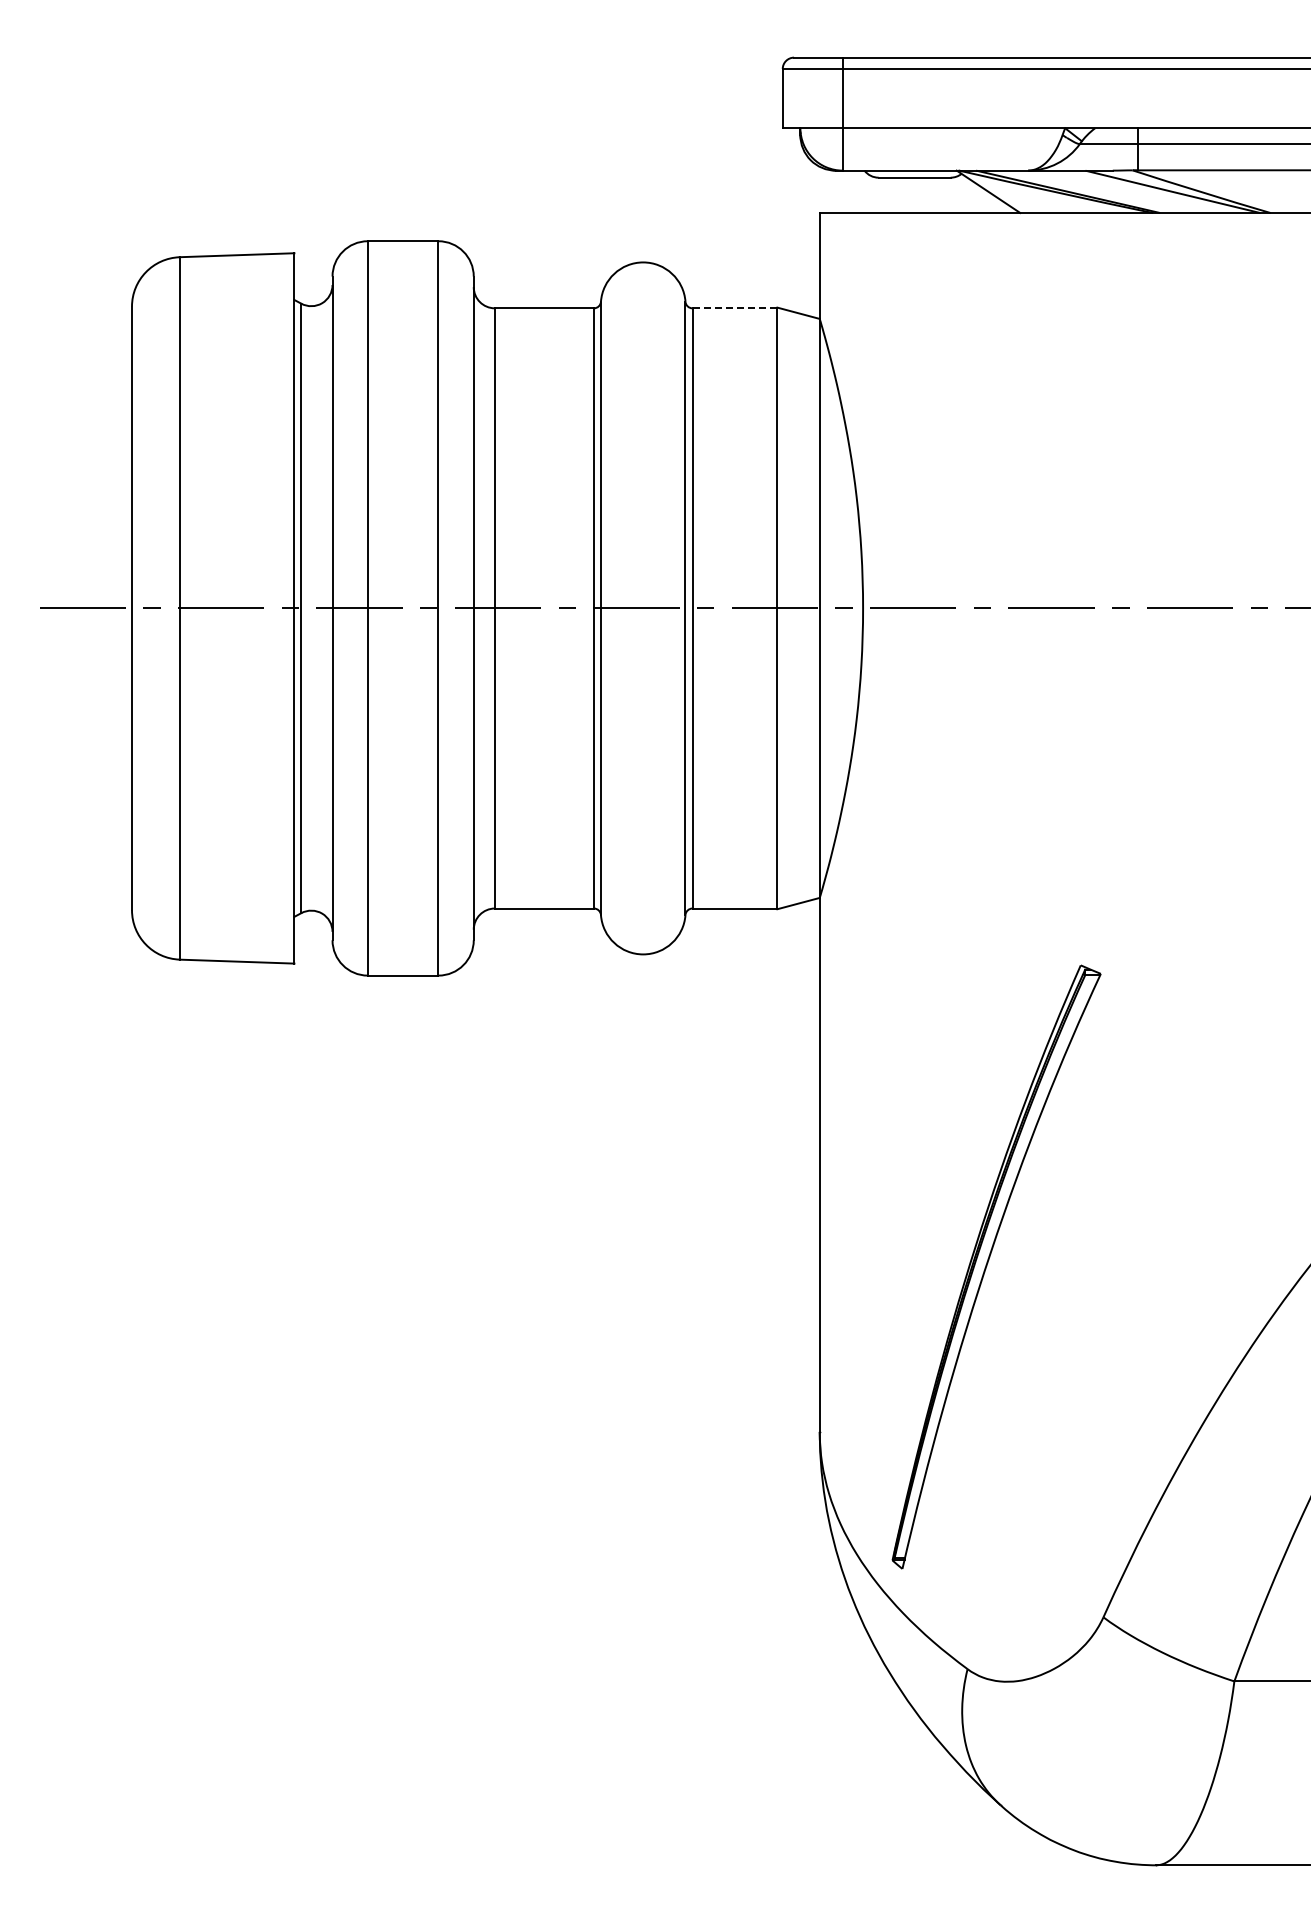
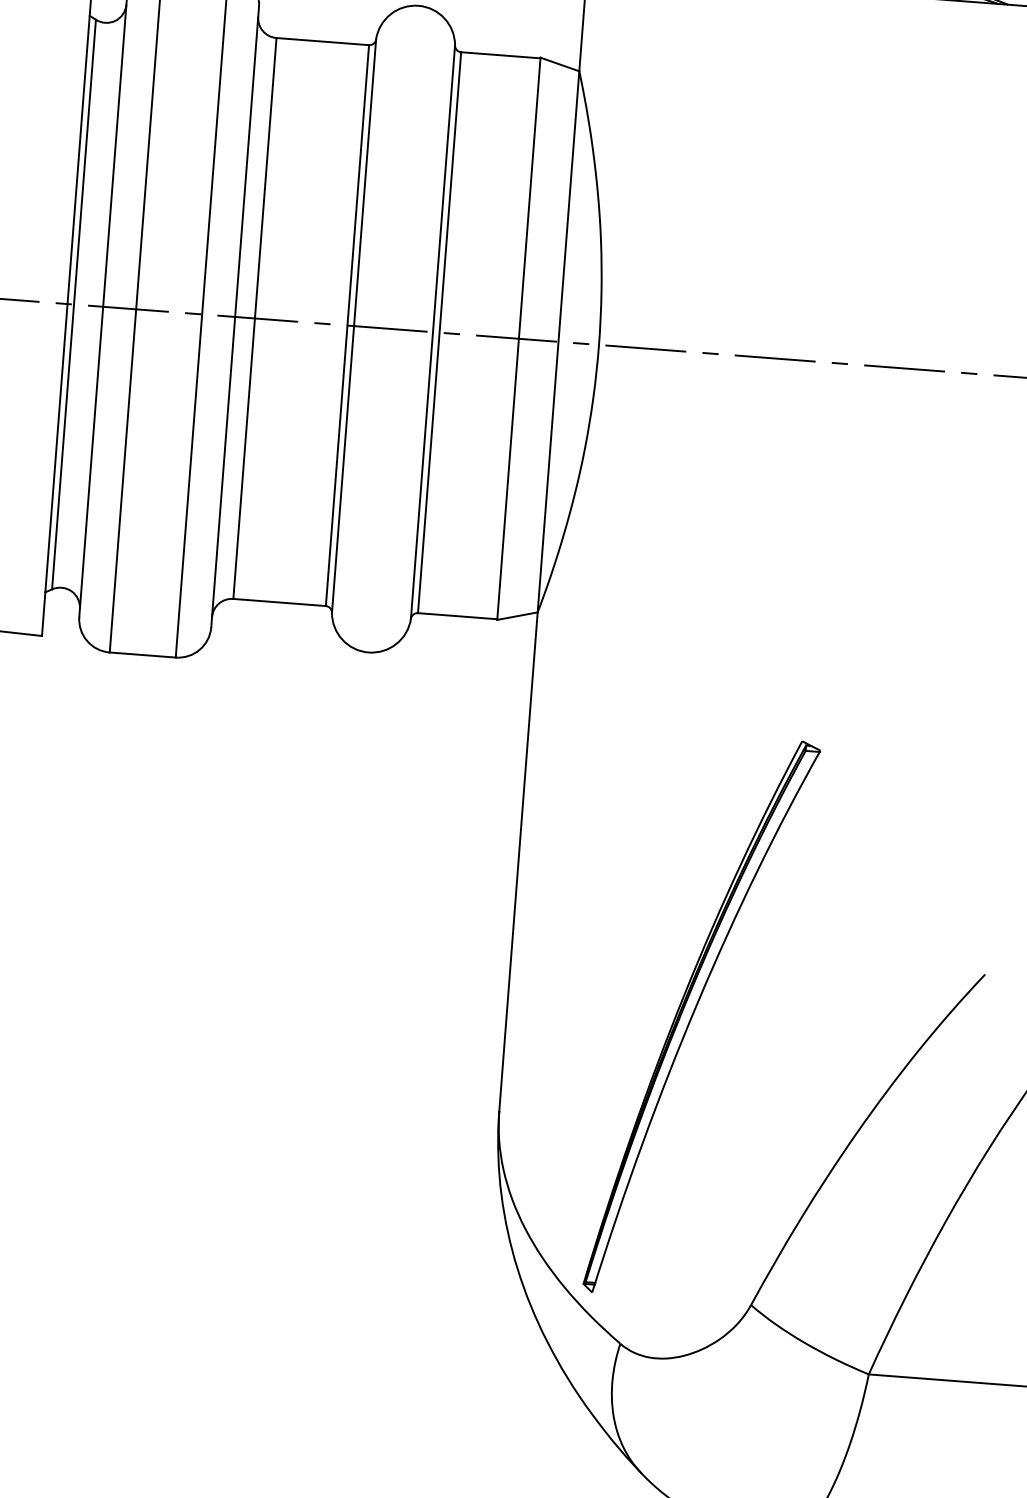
line: (735, 308) -> (501, 55), dashed -> solid
part: (988, 1263) -> (694, 1013), moved

